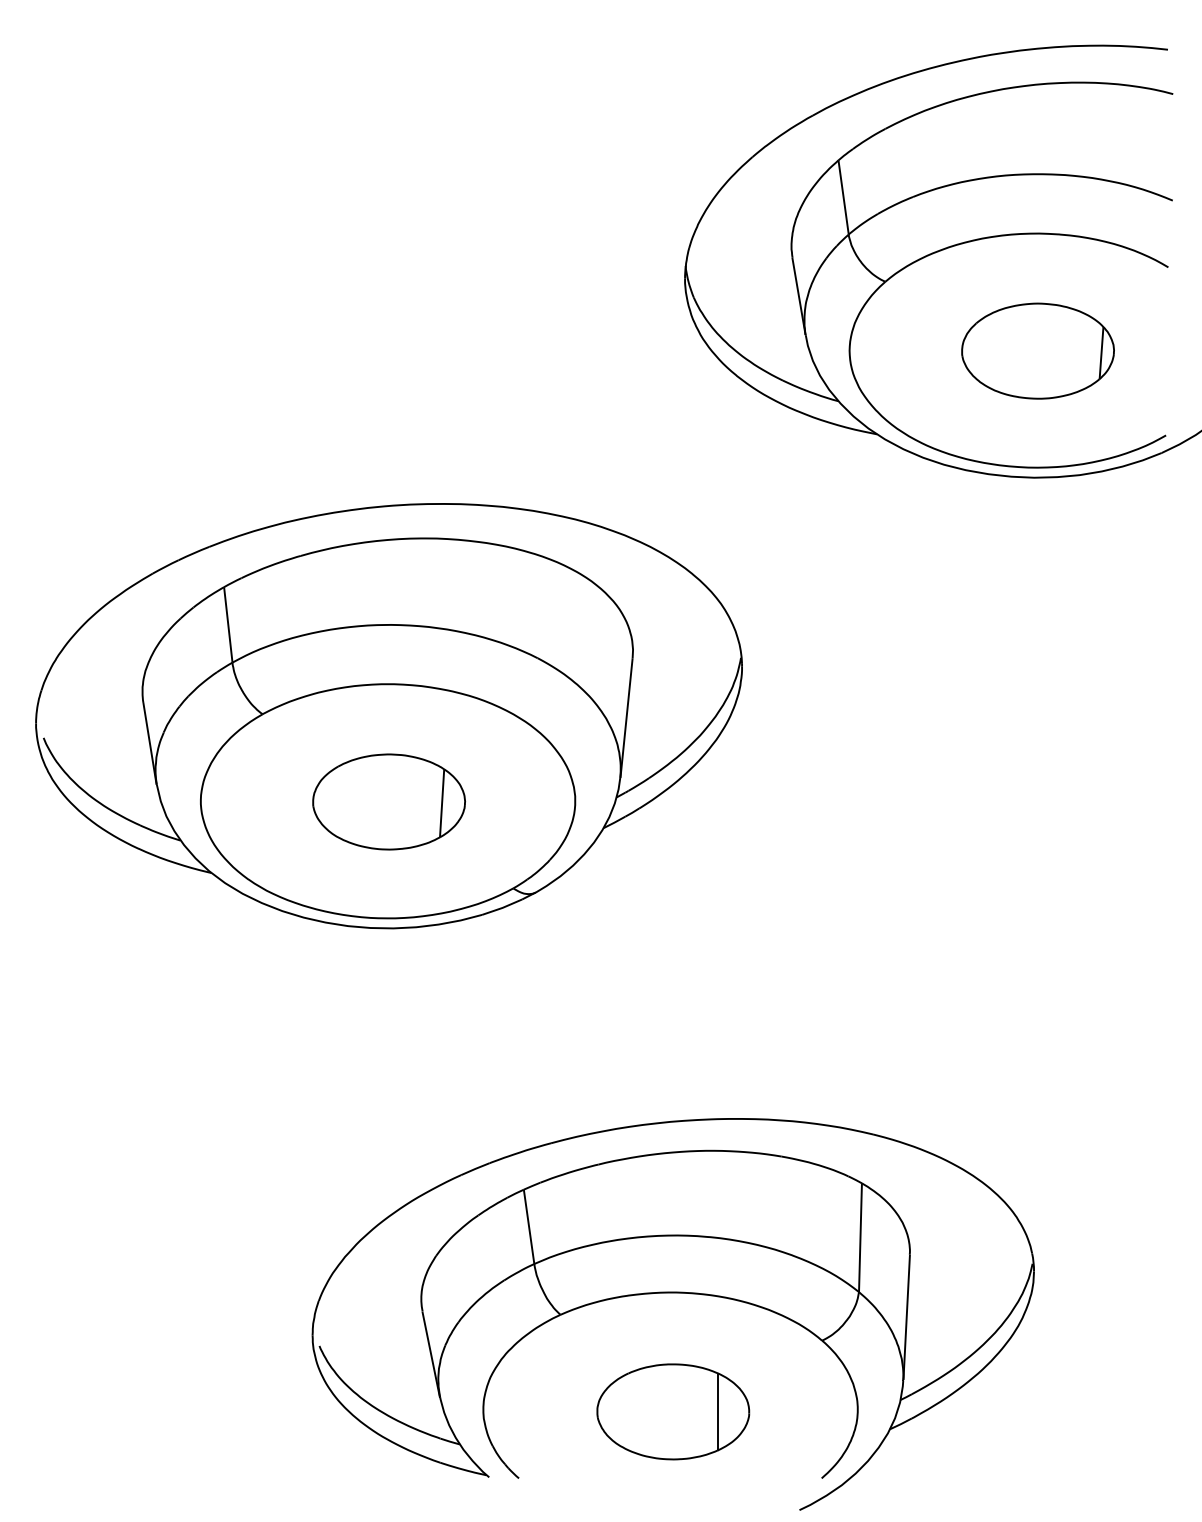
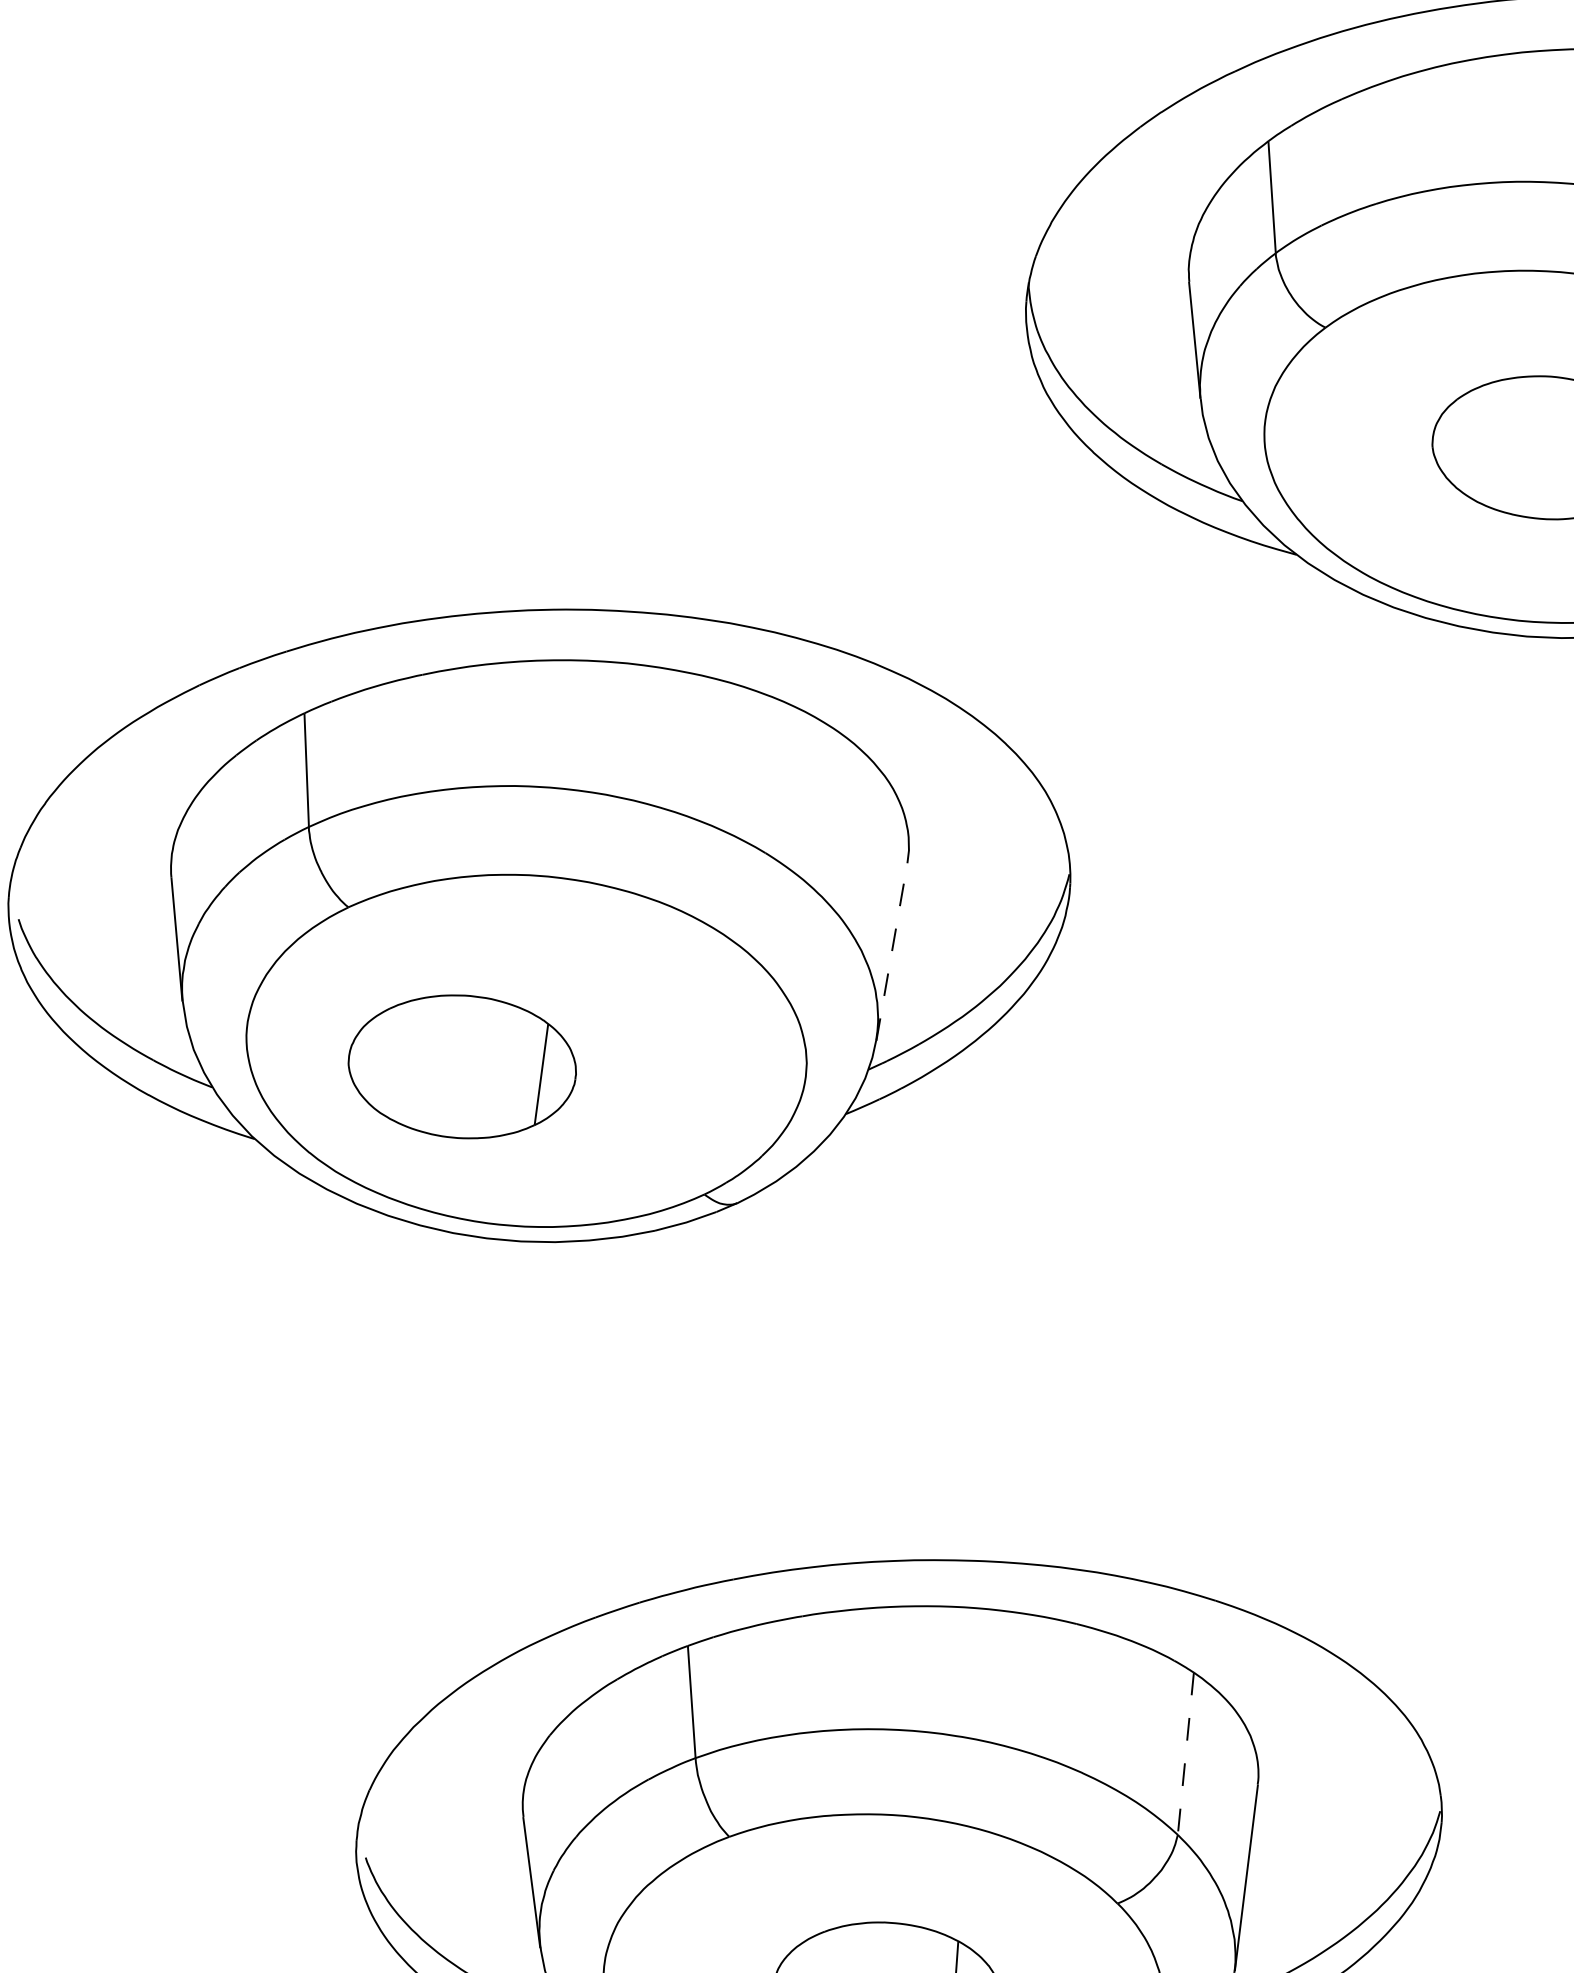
line: (626, 717) -> (891, 951), solid -> dashed
part: (388, 801) -> (461, 1066), moved
line: (860, 1238) -> (1185, 1754), solid -> dashed

